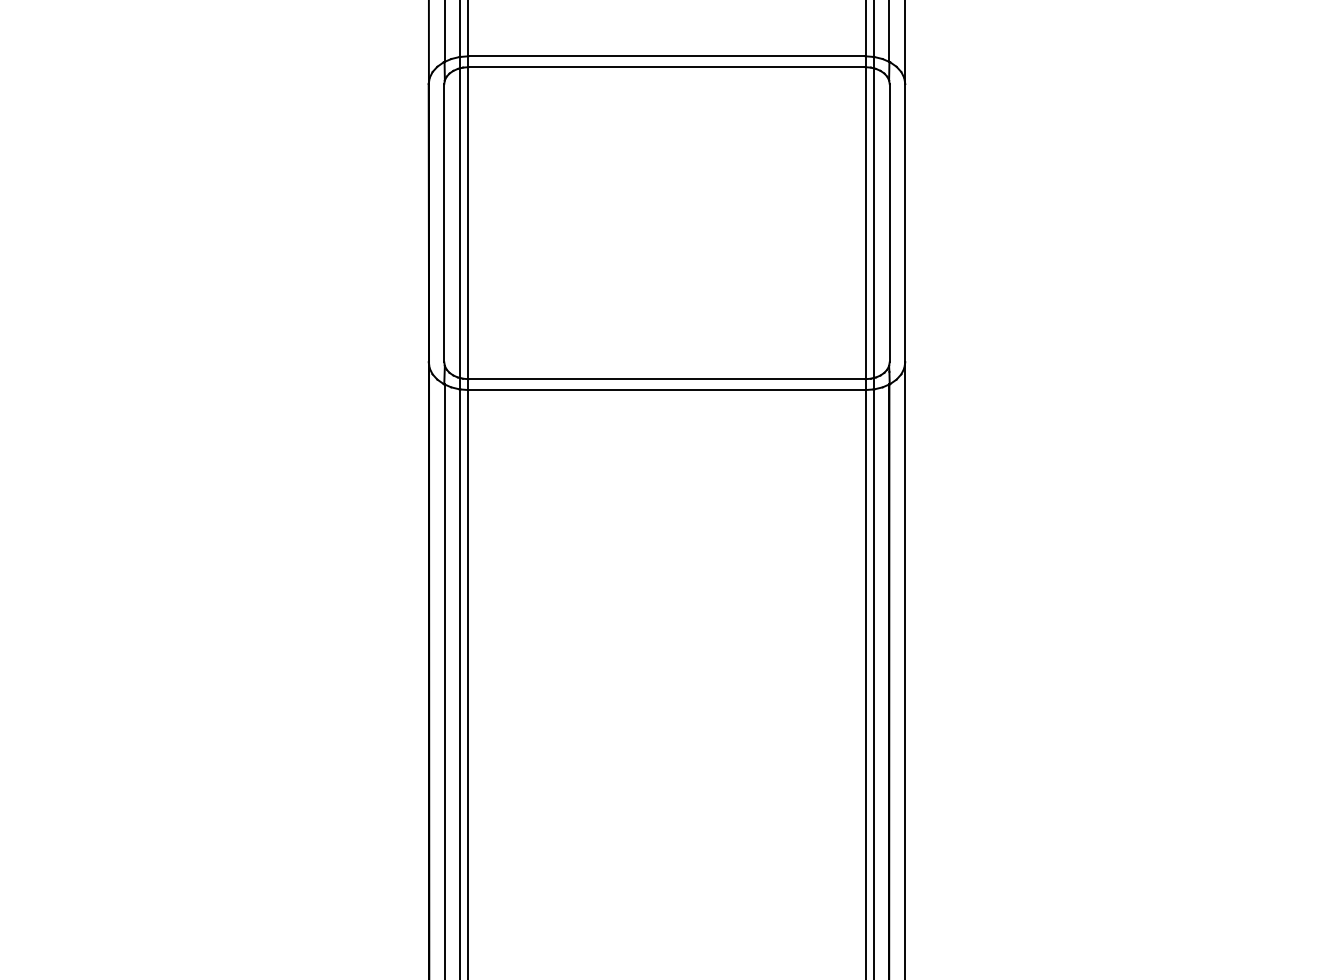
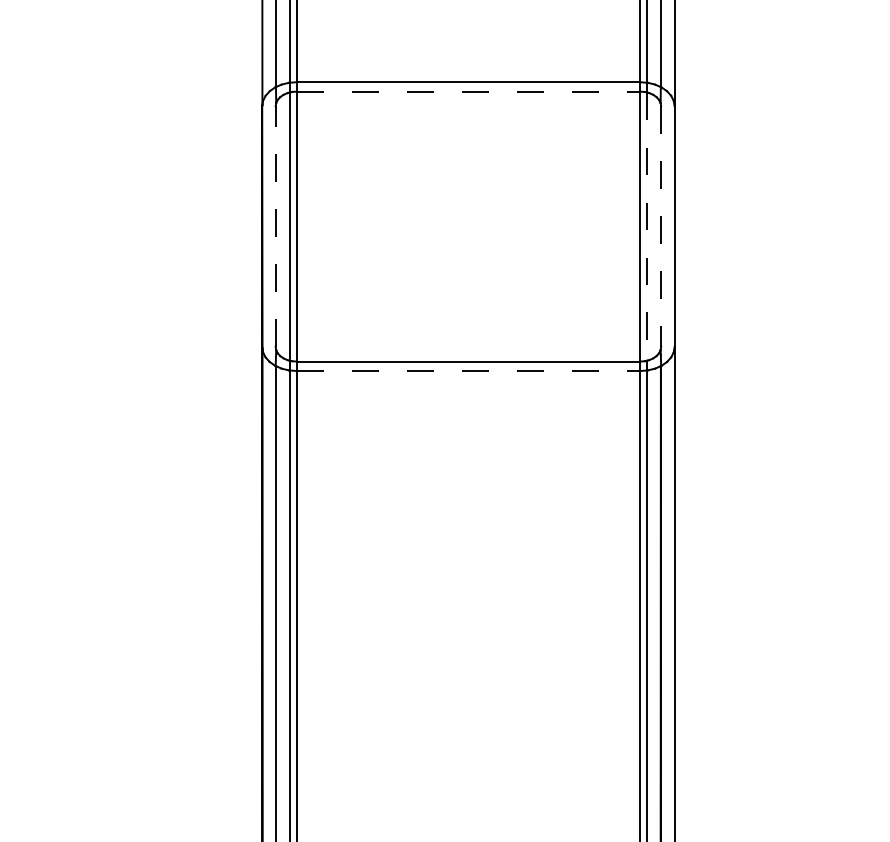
line: (667, 67) -> (468, 91), solid -> dashed
line: (444, 222) -> (275, 226), solid -> dashed
line: (873, 223) -> (647, 226), solid -> dashed
line: (889, 223) -> (660, 226), solid -> dashed
line: (667, 390) -> (468, 371), solid -> dashed

